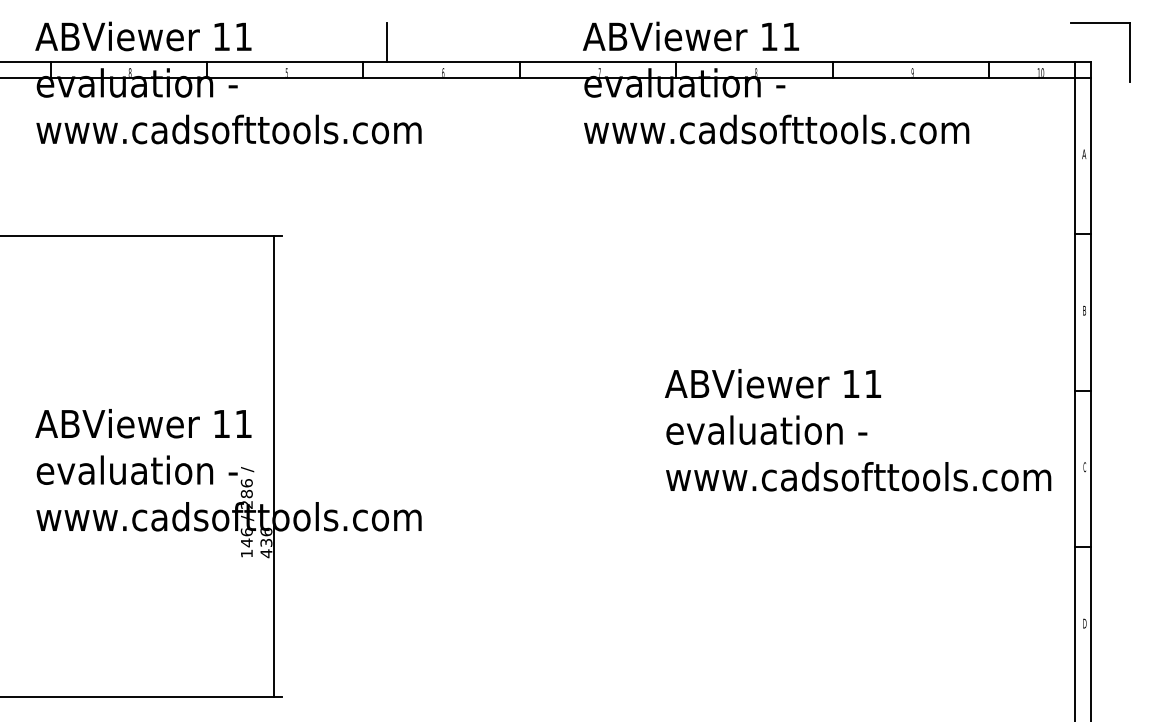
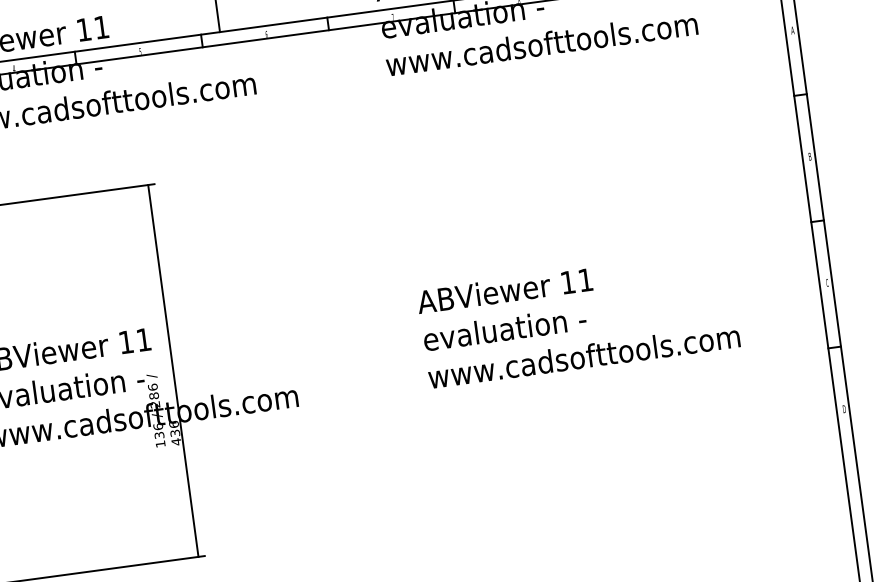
text: (129, 72) -> (13, 68), 8 -> 4
text: (858, 430) -> (578, 319), moved
text: (246, 542) -> (159, 435), 146 -> 136

